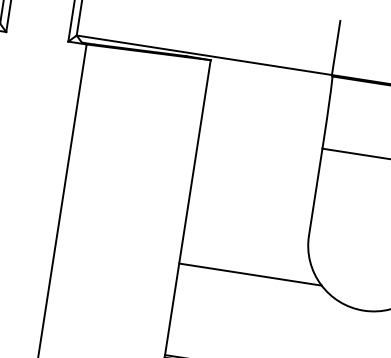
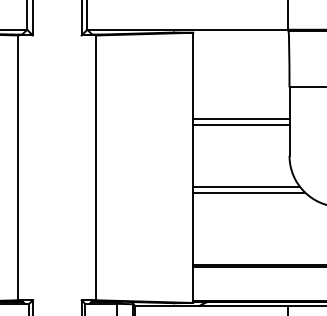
line: (255, 180) -> (241, 119), added
line: (254, 186) -> (241, 124), added
line: (248, 267) -> (246, 187), added

